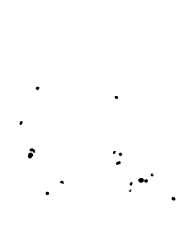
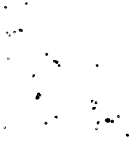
part: (54, 100) -> (56, 63), added
part: (141, 182) -> (107, 122), size x1.43

